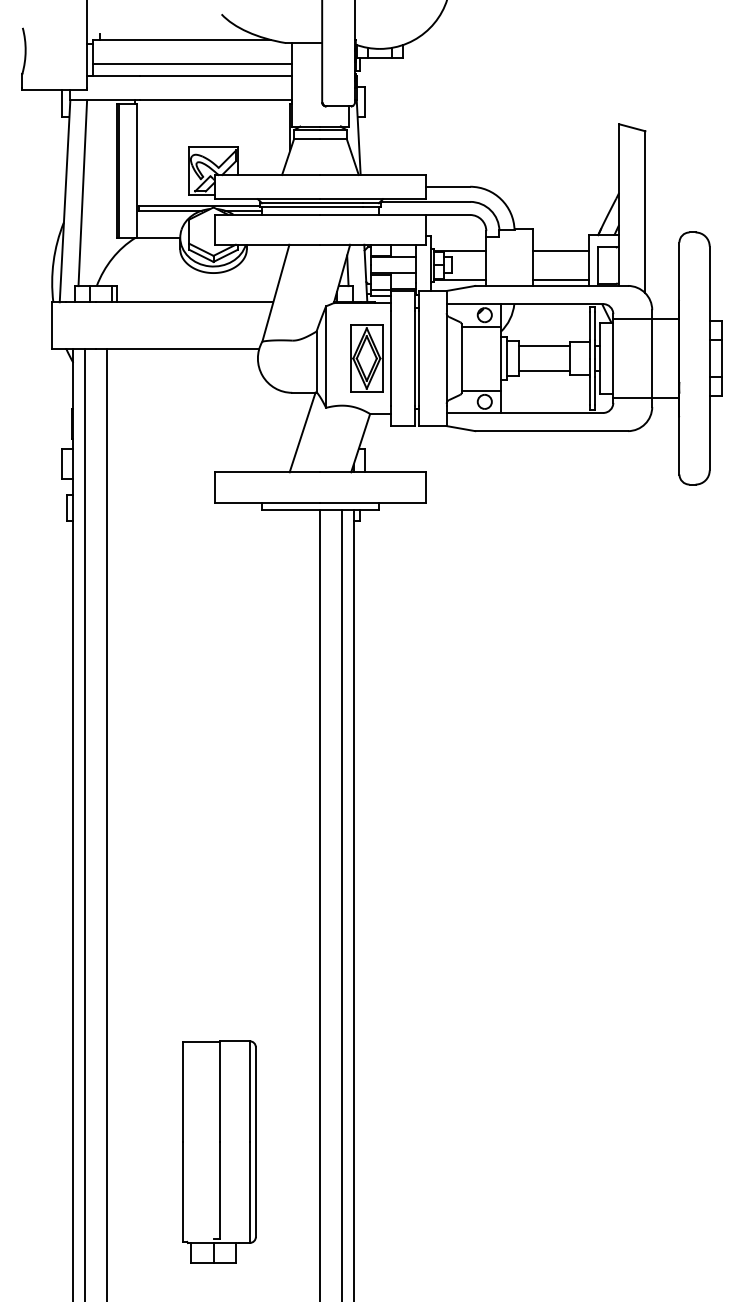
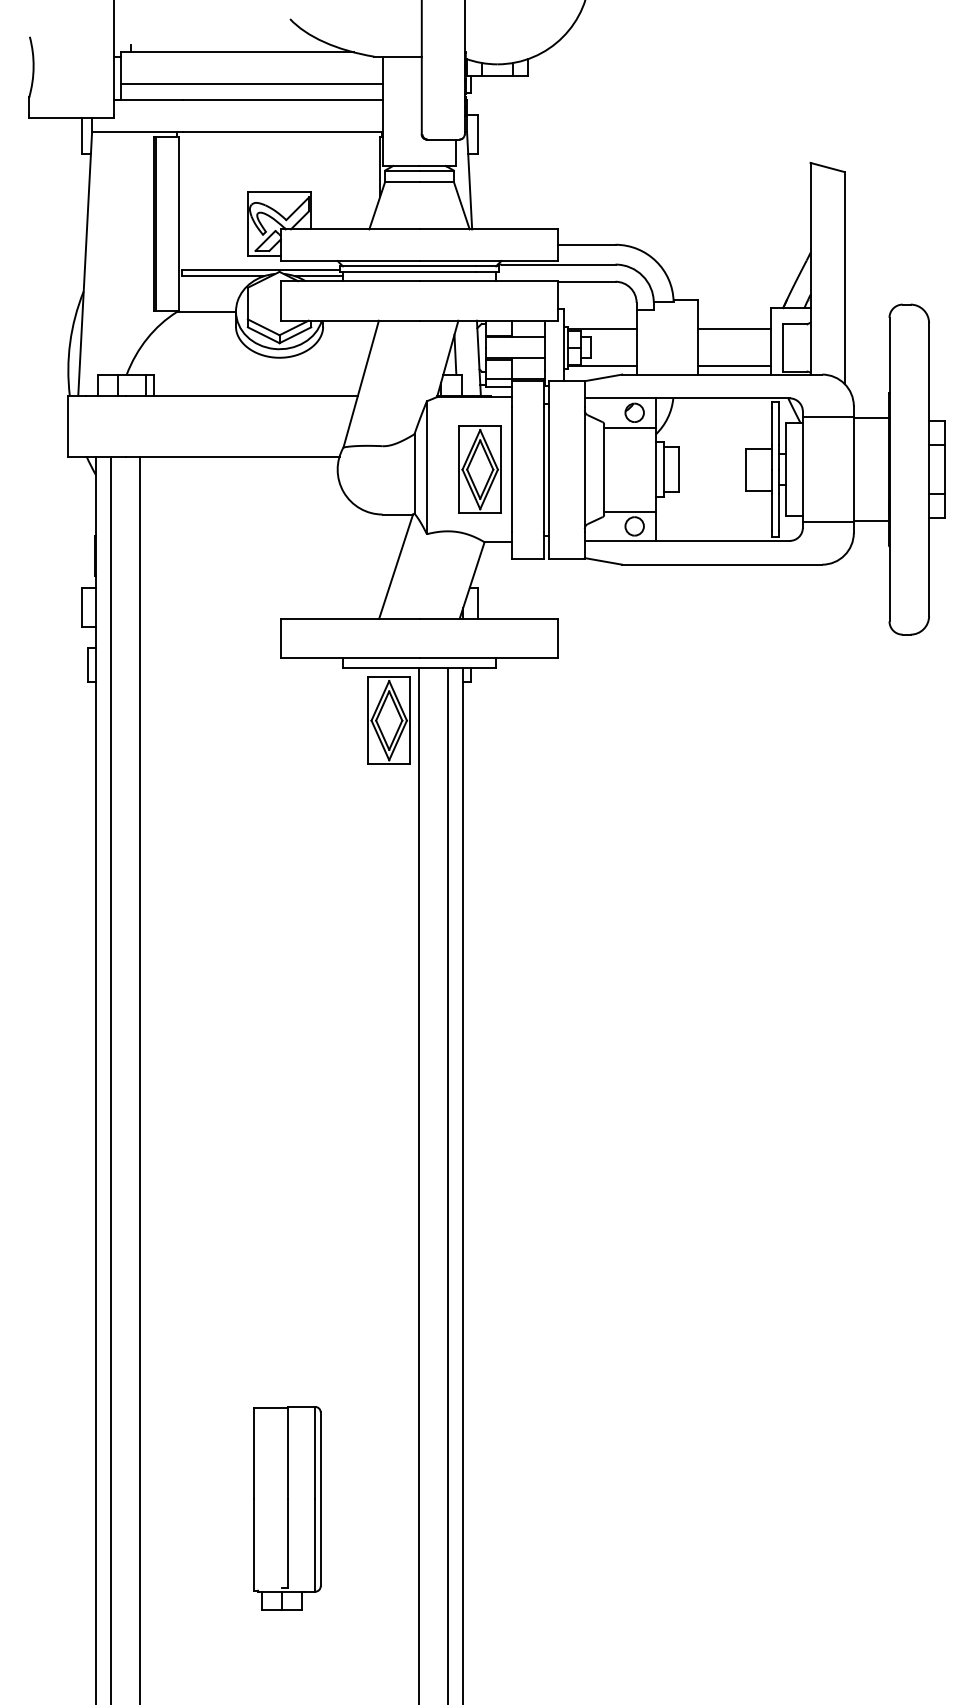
line: (82, 192) -> (108, 252), removed
line: (544, 346) -> (712, 453), removed
line: (544, 370) -> (712, 485), removed
part: (296, 550) -> (388, 720), added
part: (219, 1152) -> (287, 1508), size x0.7

